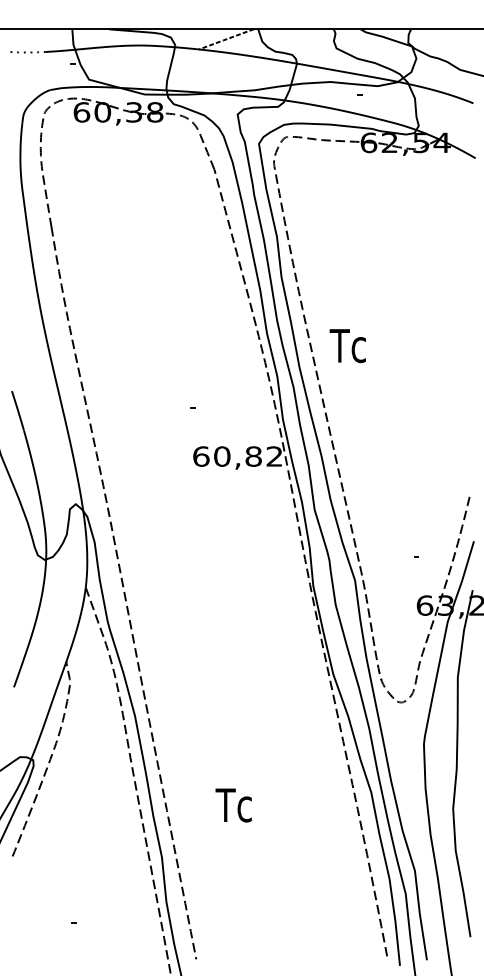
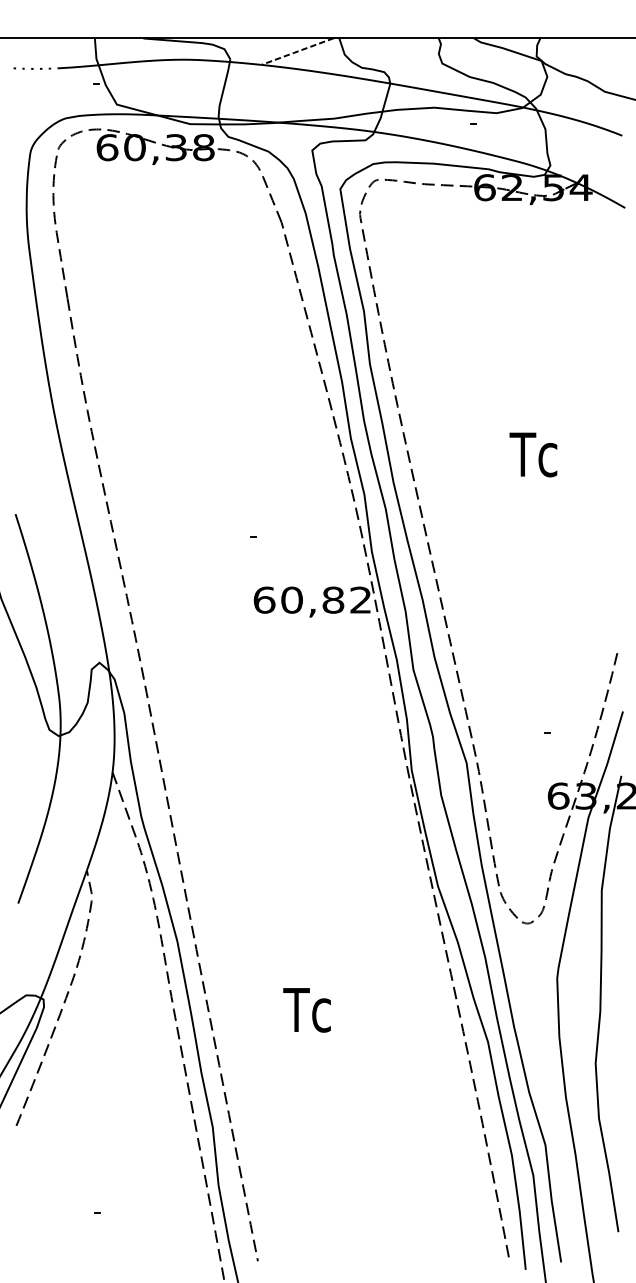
text: (347, 346) -> (532, 455), moved
text: (233, 805) -> (306, 1010), moved

